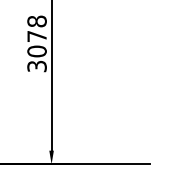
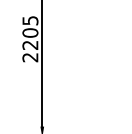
text: (36, 43) -> (29, 38), 3078 -> 2205

